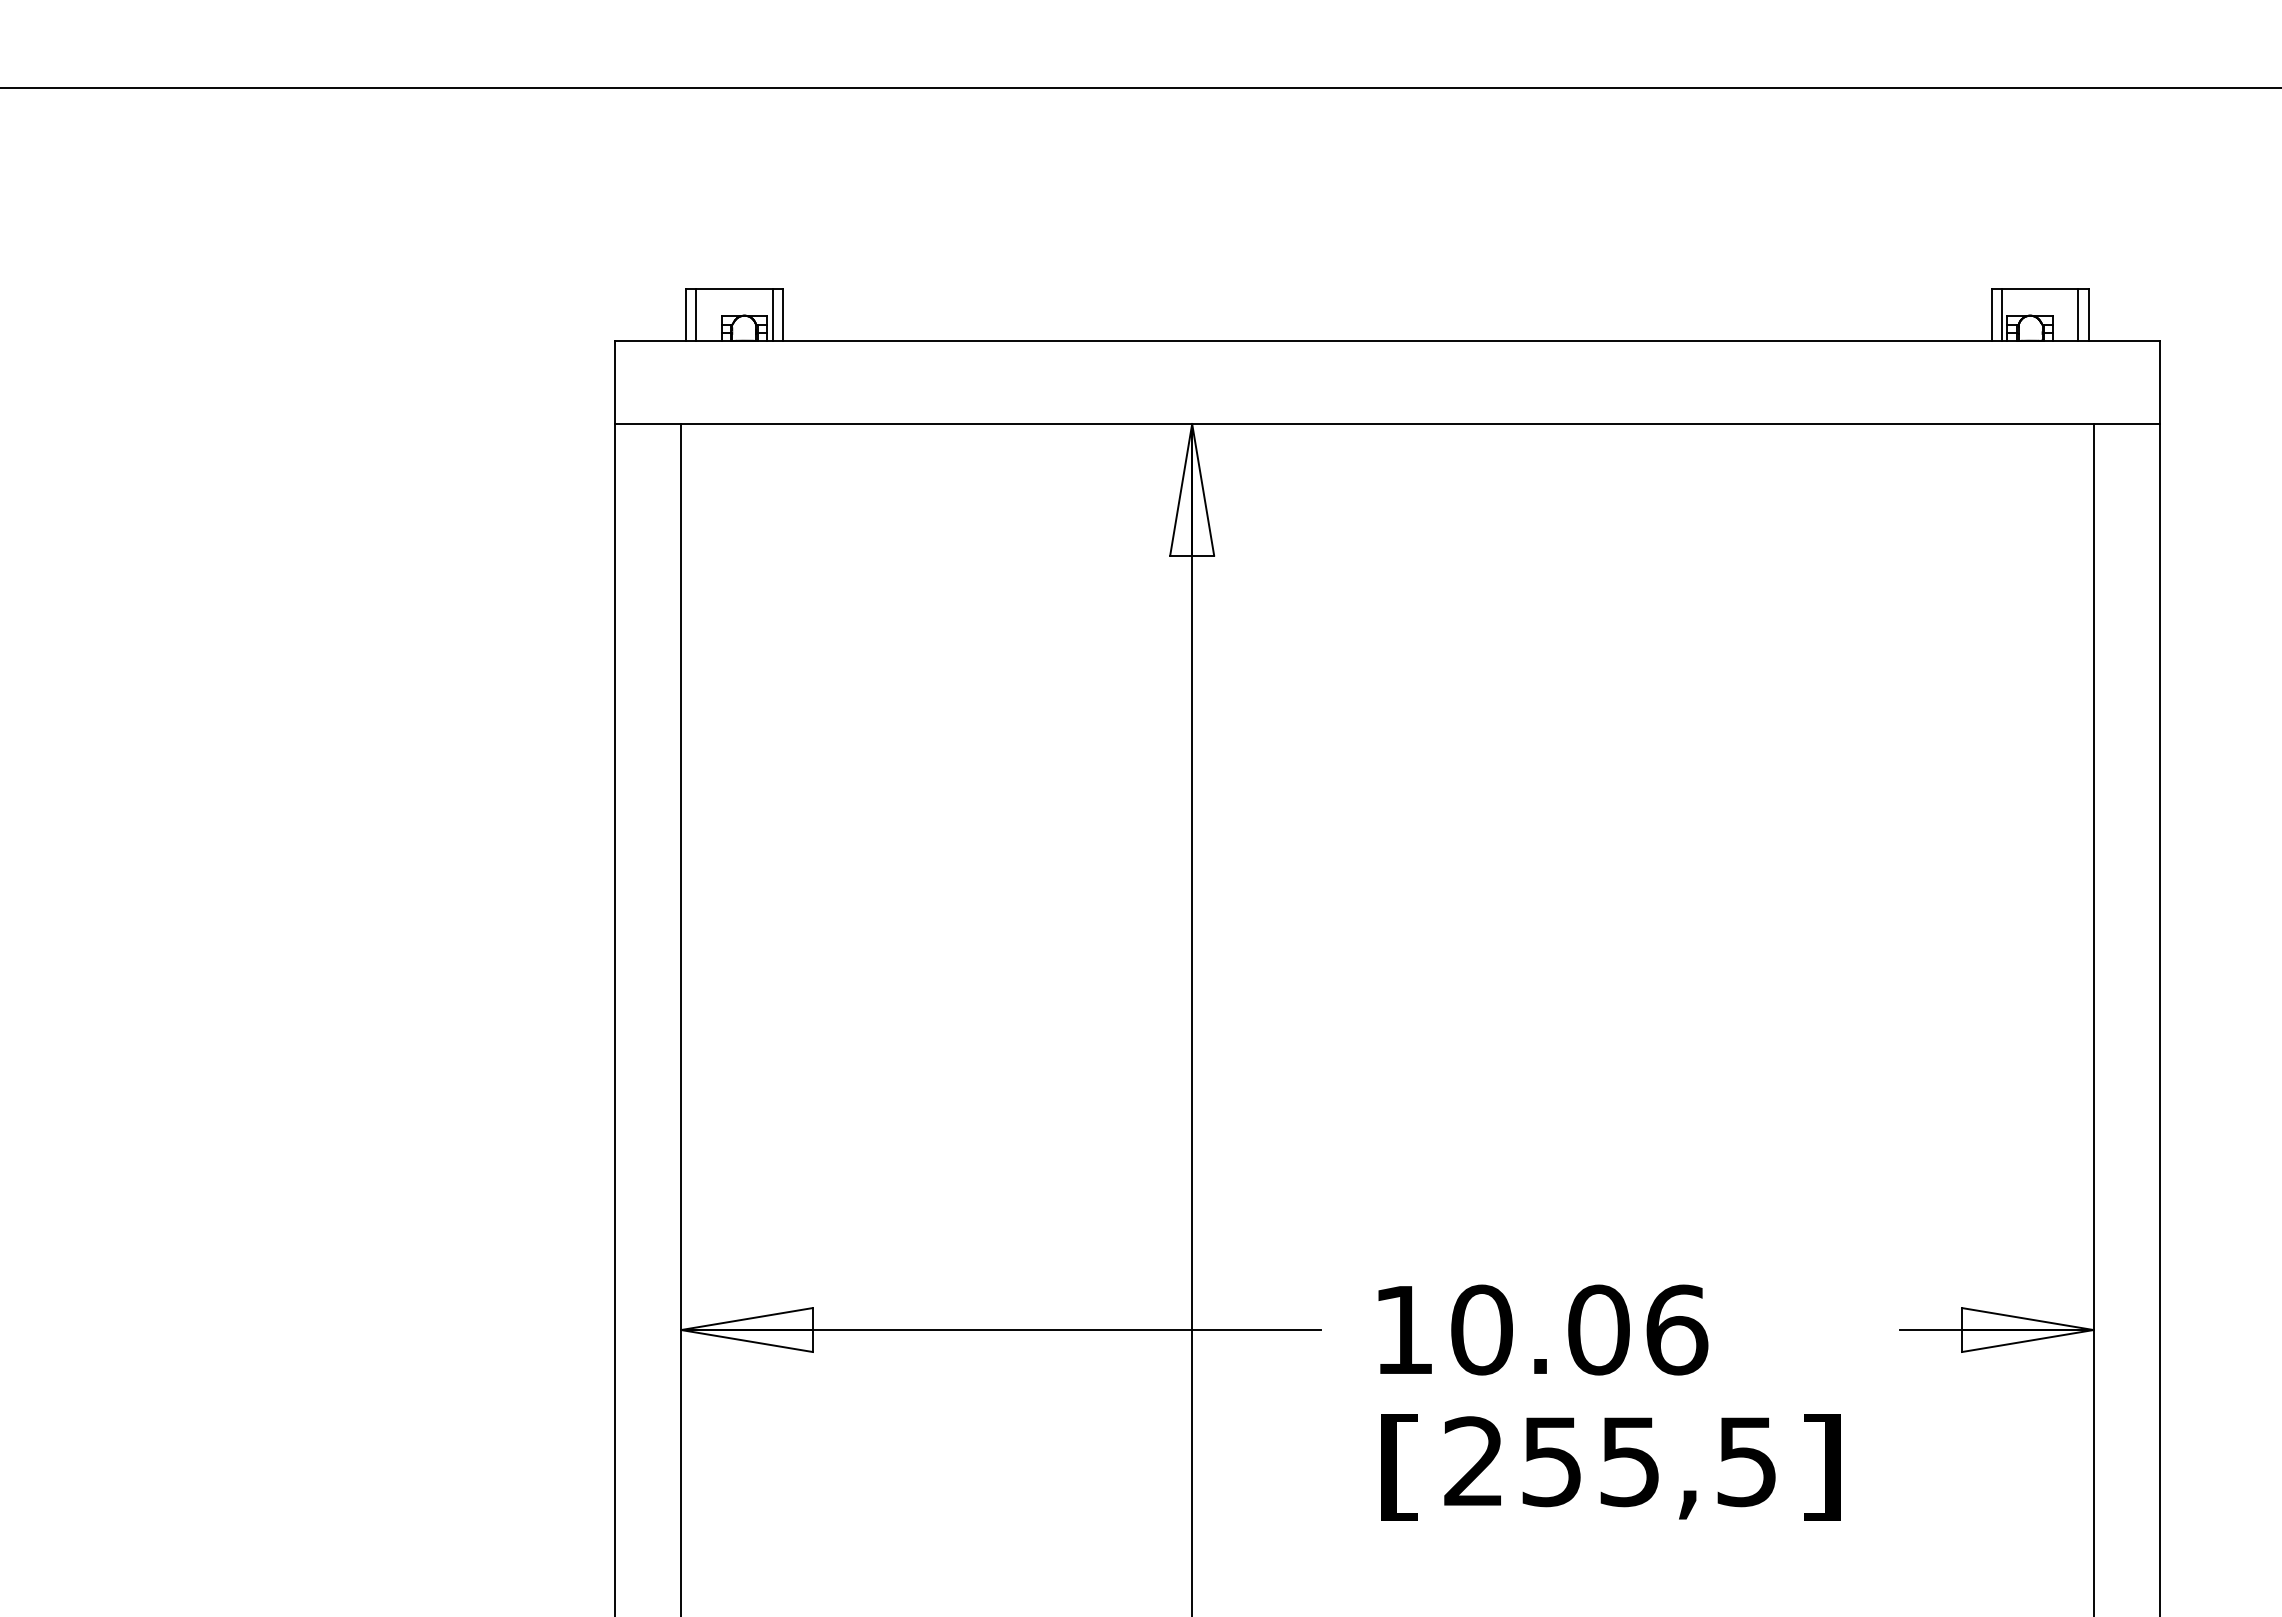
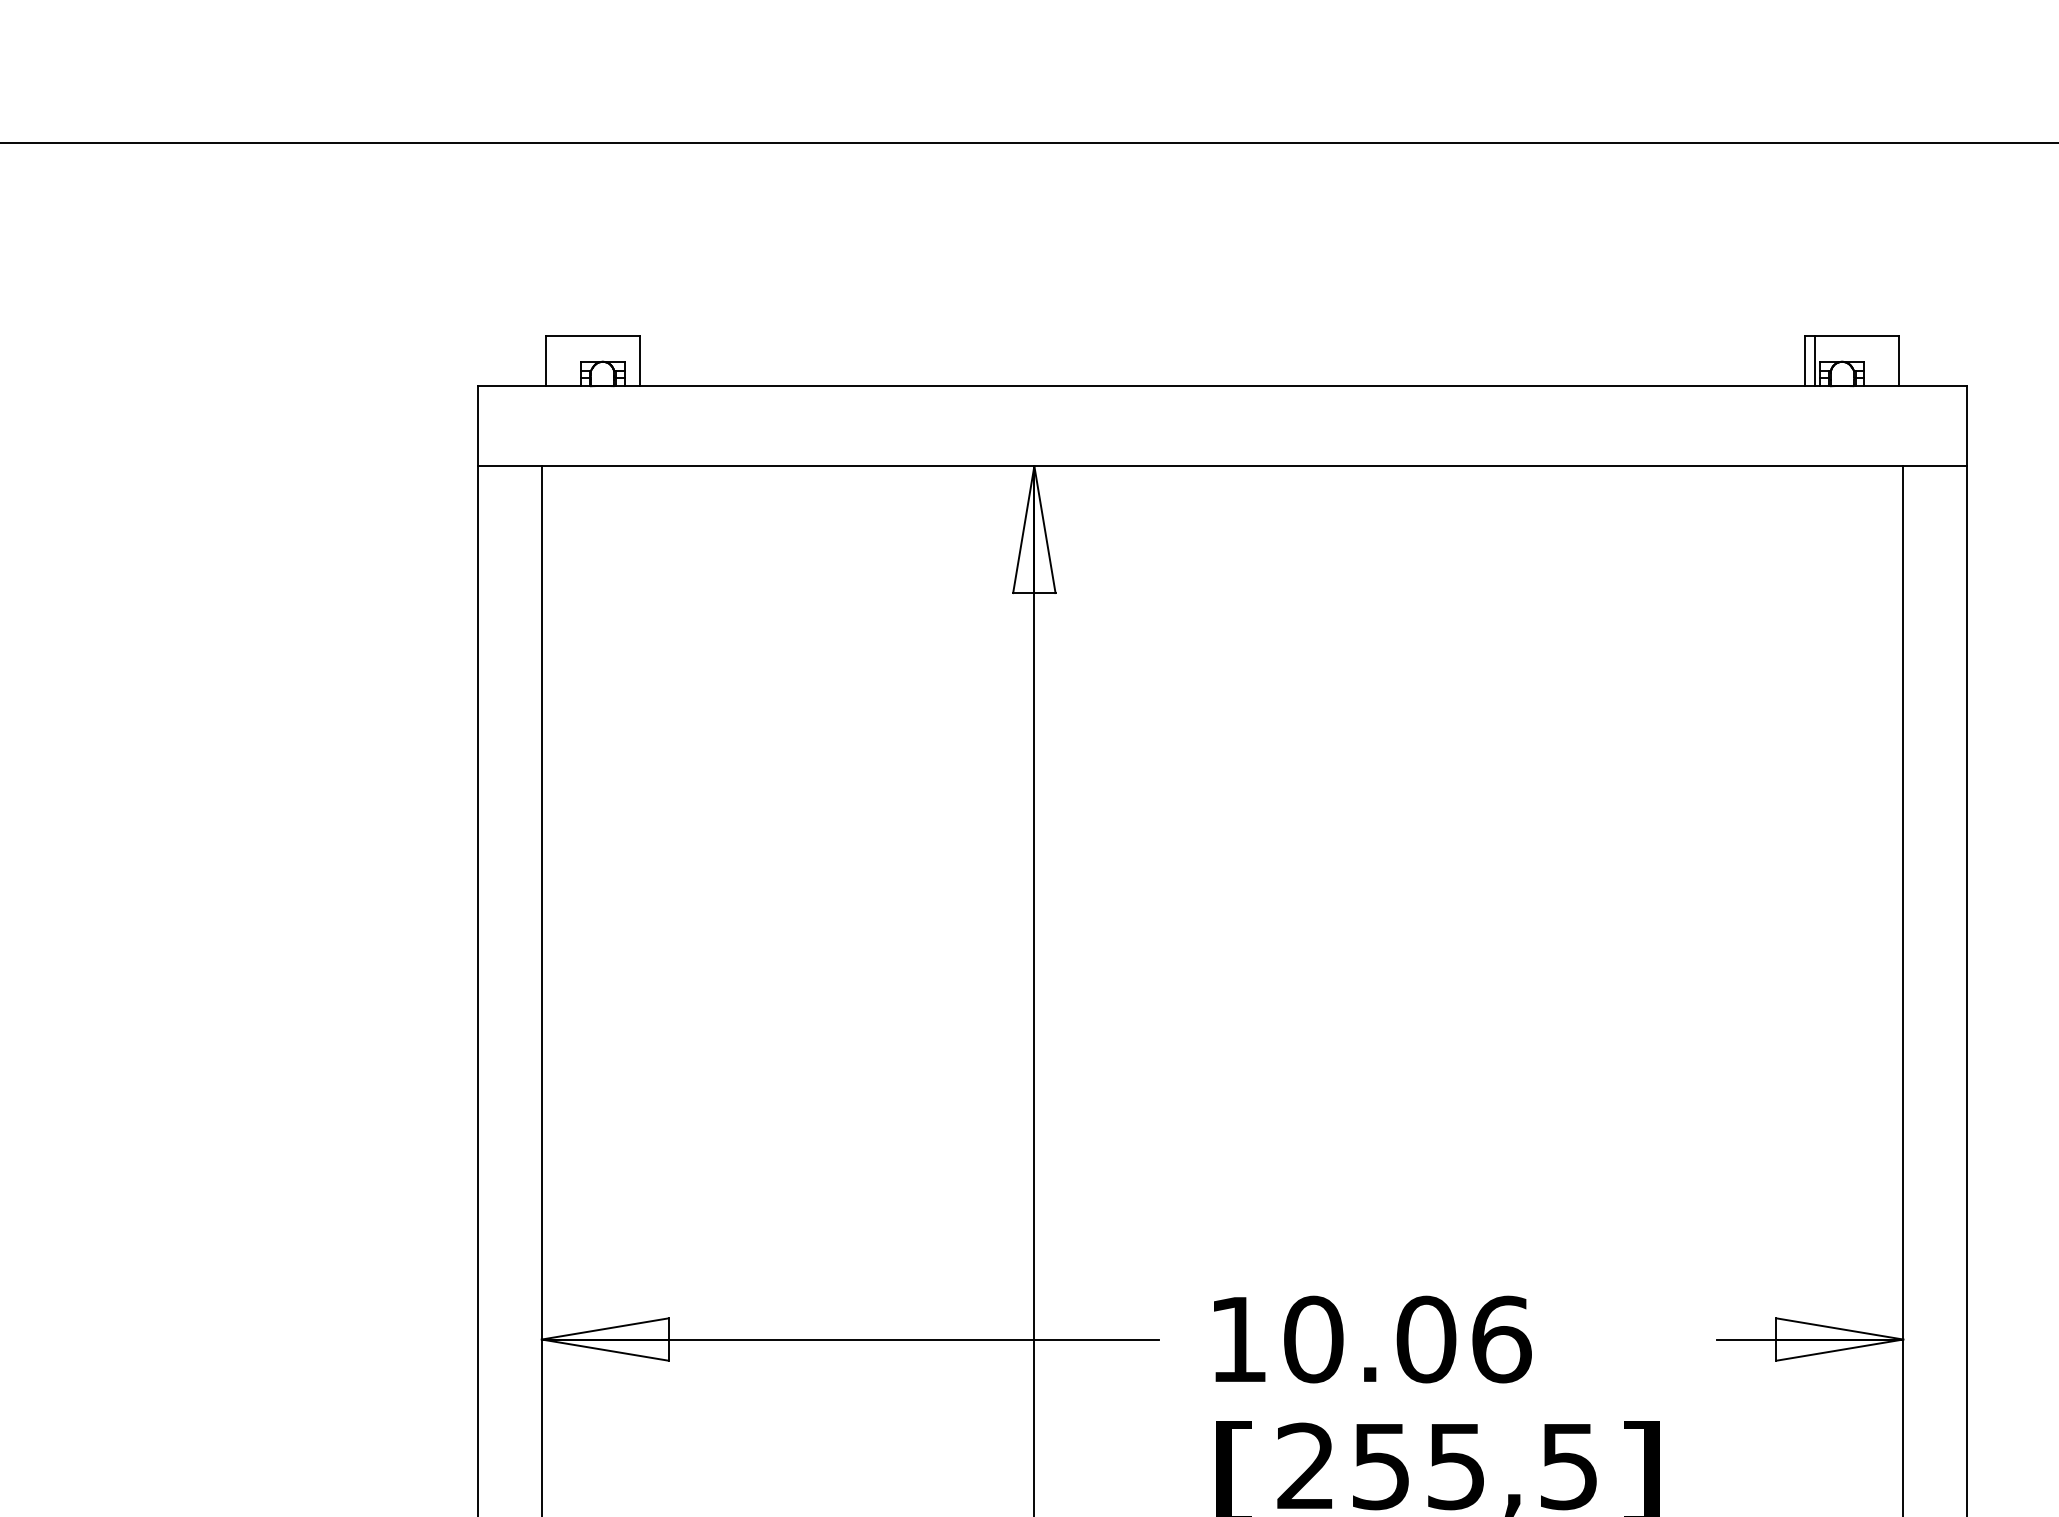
line: (696, 314) -> (556, 360), removed
line: (772, 314) -> (629, 360), removed
line: (2078, 314) -> (1888, 360), removed

